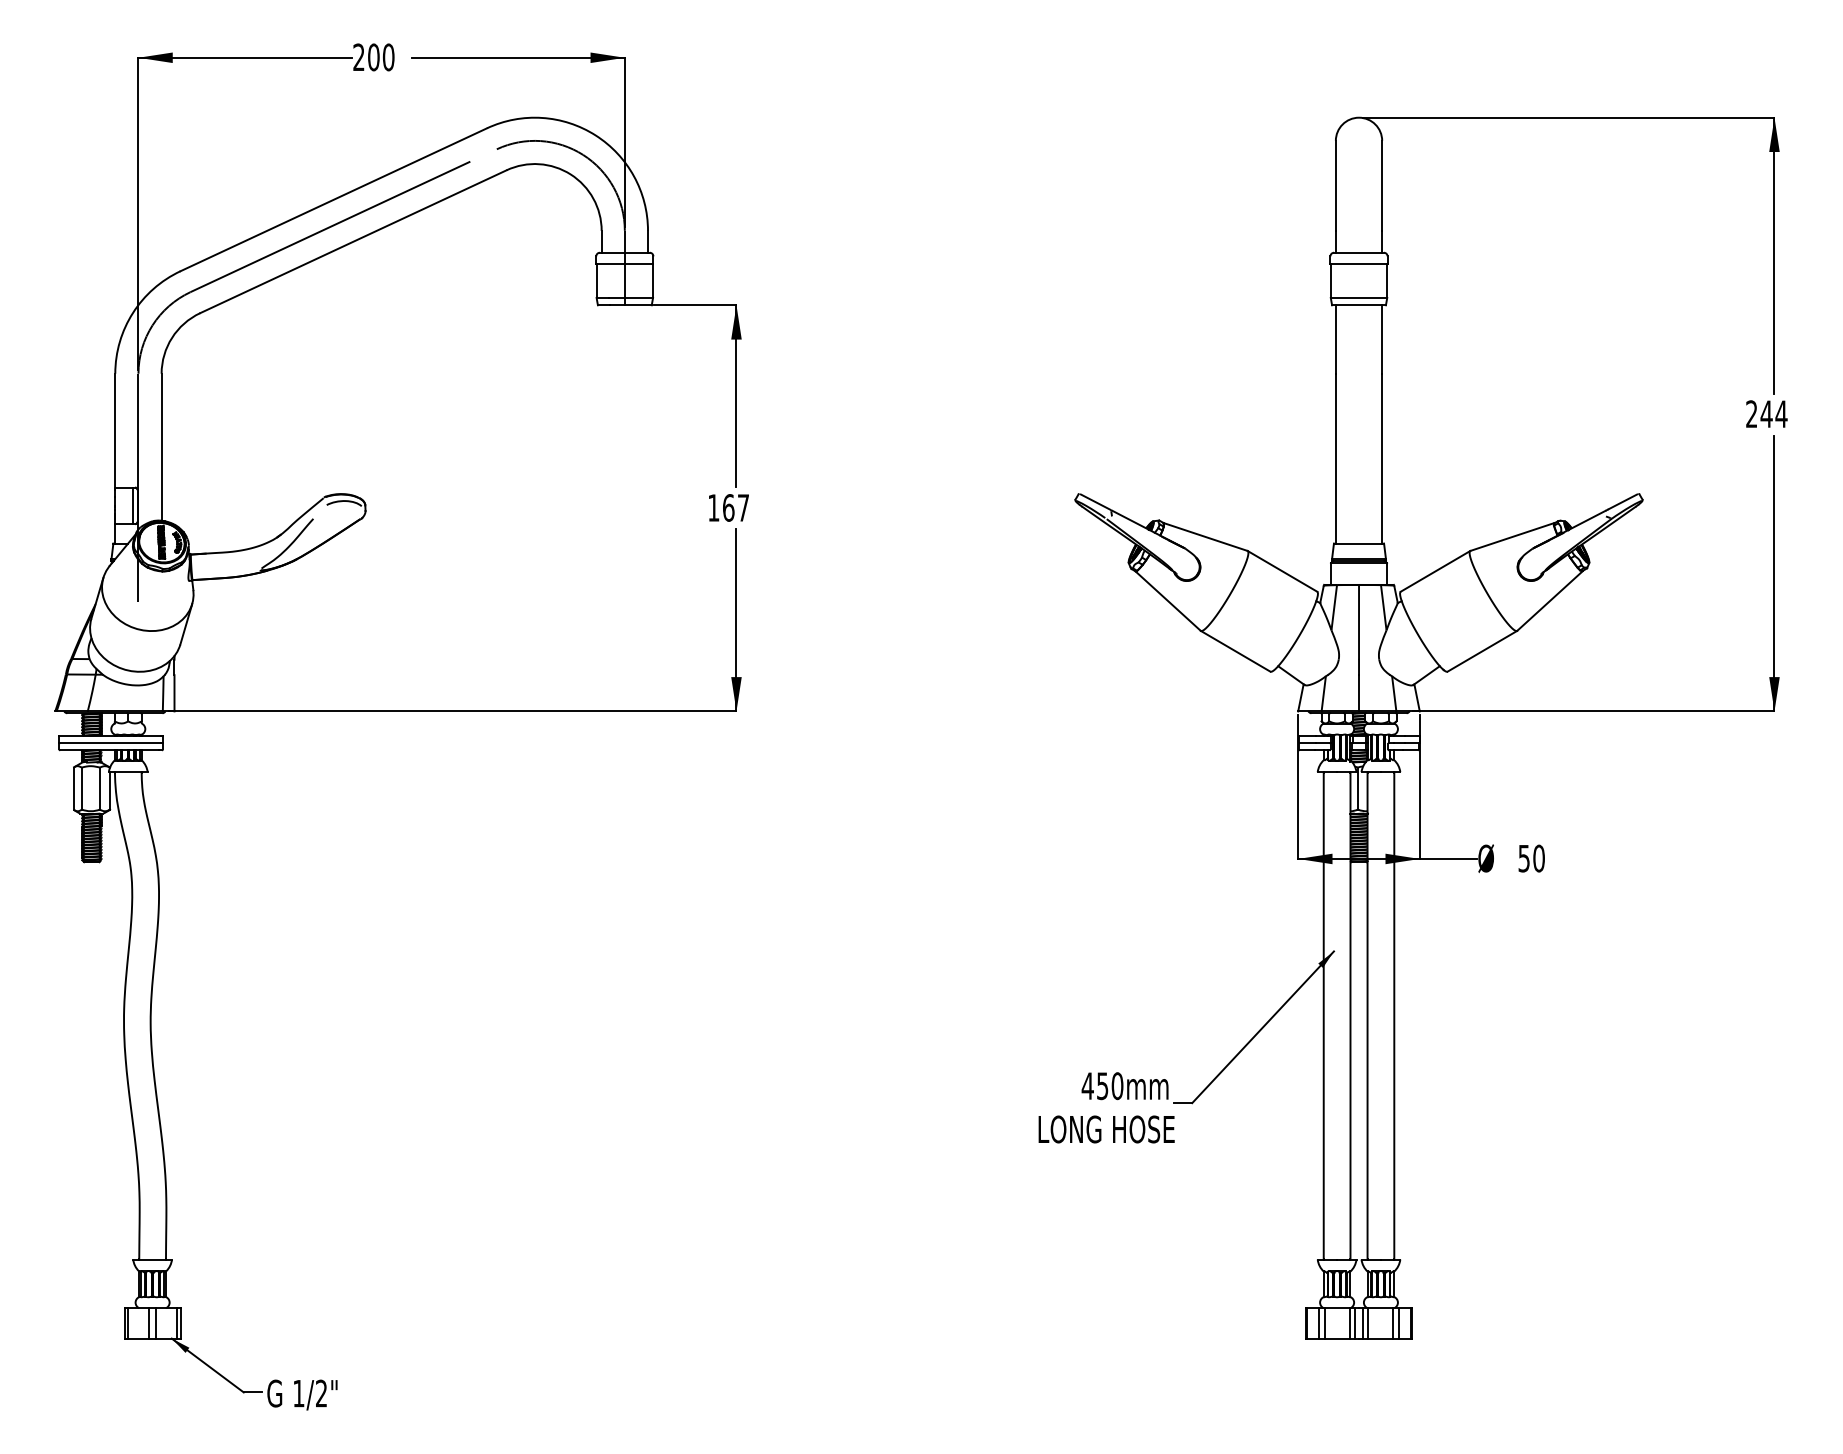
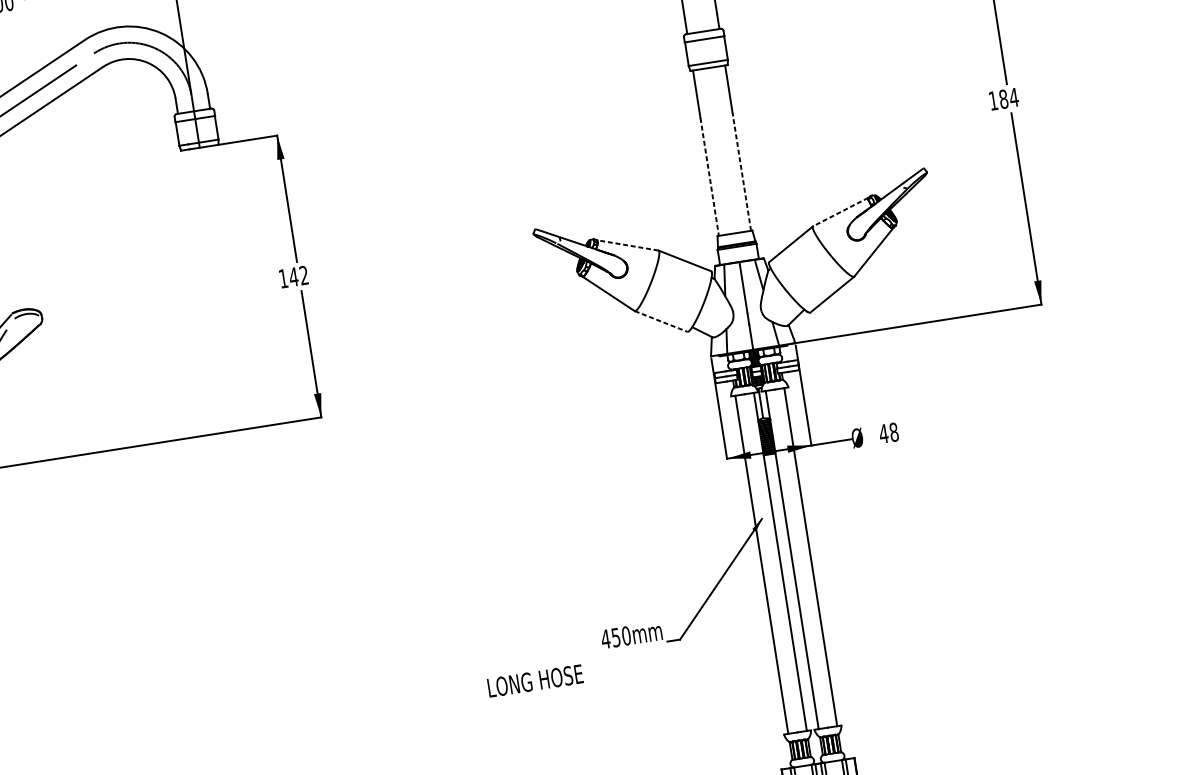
text: (1759, 414) -> (998, 100), 244 -> 184
line: (1335, 458) -> (709, 176), solid -> dashed
line: (1382, 458) -> (742, 171), solid -> dashed
text: (735, 507) -> (298, 276), 167 -> 142
line: (1205, 536) -> (627, 245), solid -> dashed
line: (1511, 537) -> (840, 212), solid -> dashed
line: (1236, 651) -> (661, 321), solid -> dashed
text: (1531, 858) -> (888, 433), 50 -> 48
text: (1106, 1129) -> (535, 681), moved

